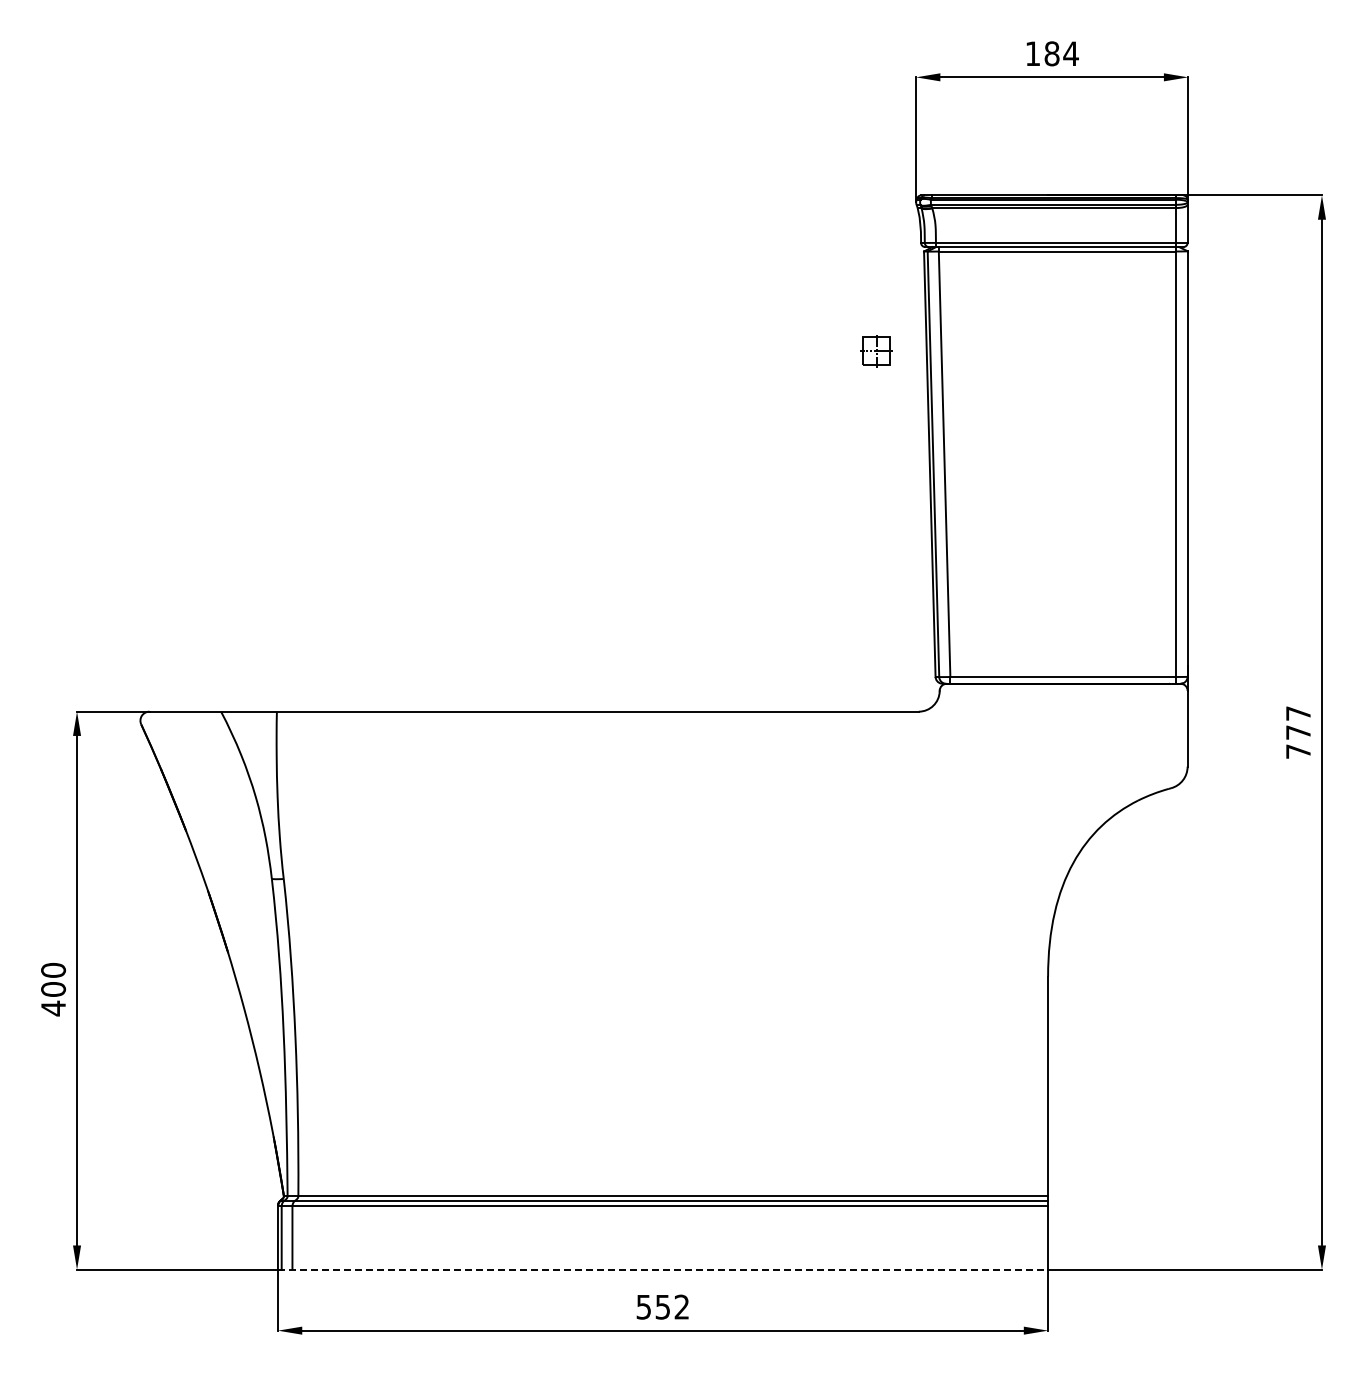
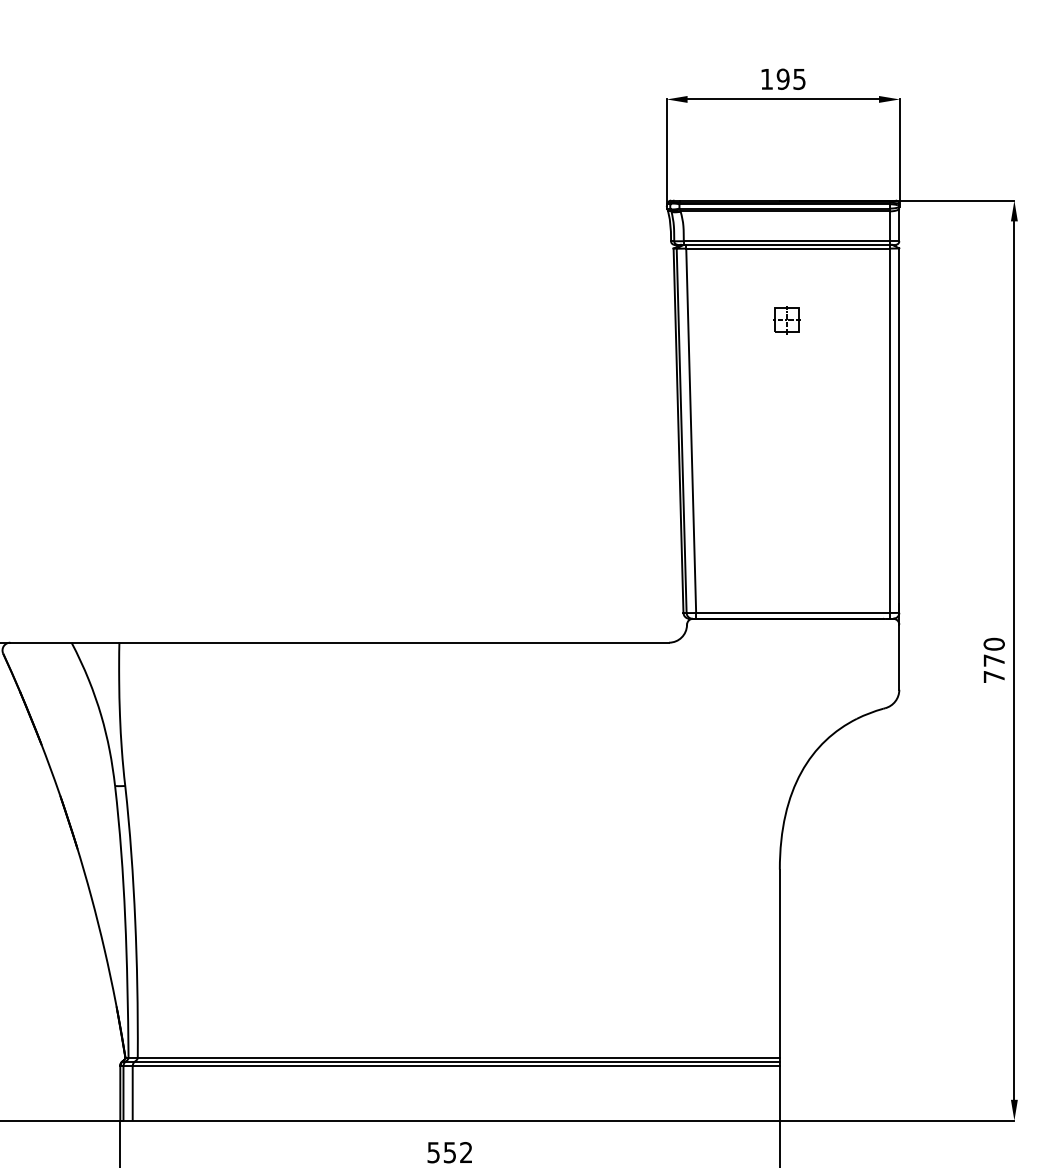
text: (1061, 53) -> (791, 79), 184 -> 195
part: (876, 351) -> (787, 320), moved
text: (1298, 713) -> (994, 644), 777 -> 770
line: (663, 1269) -> (450, 1120), dashed -> solid

